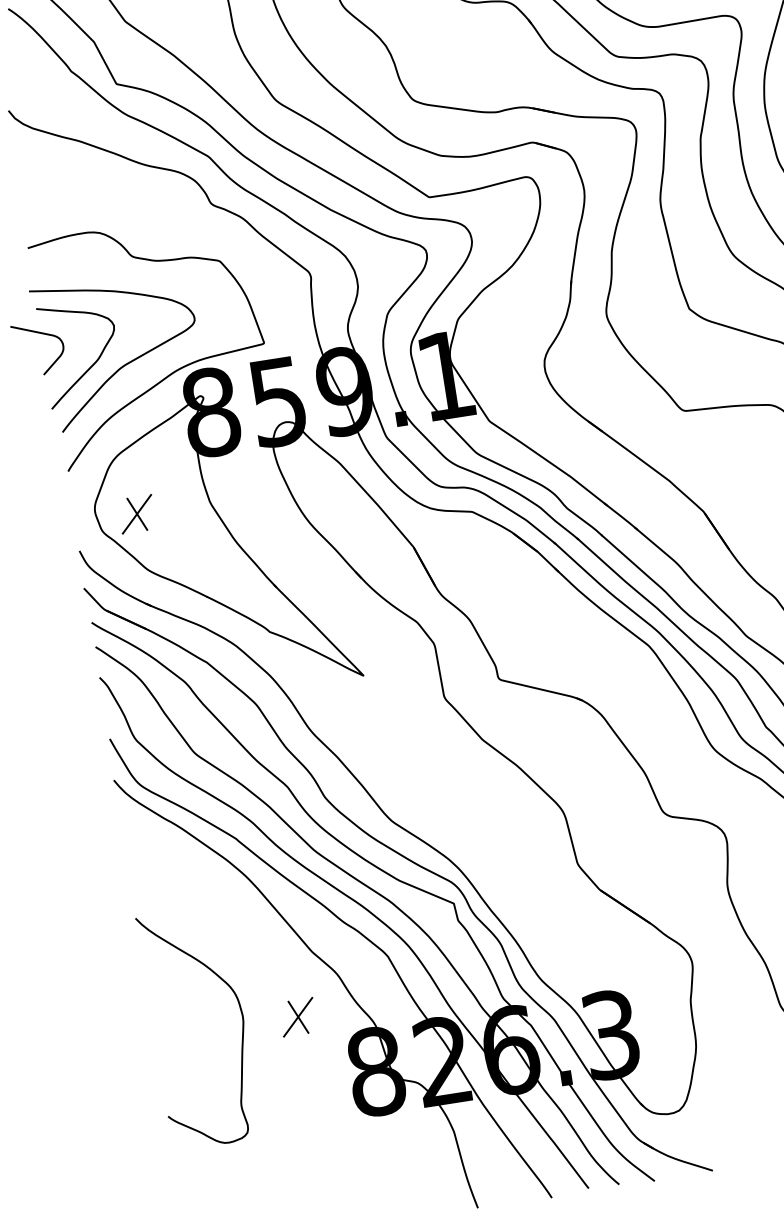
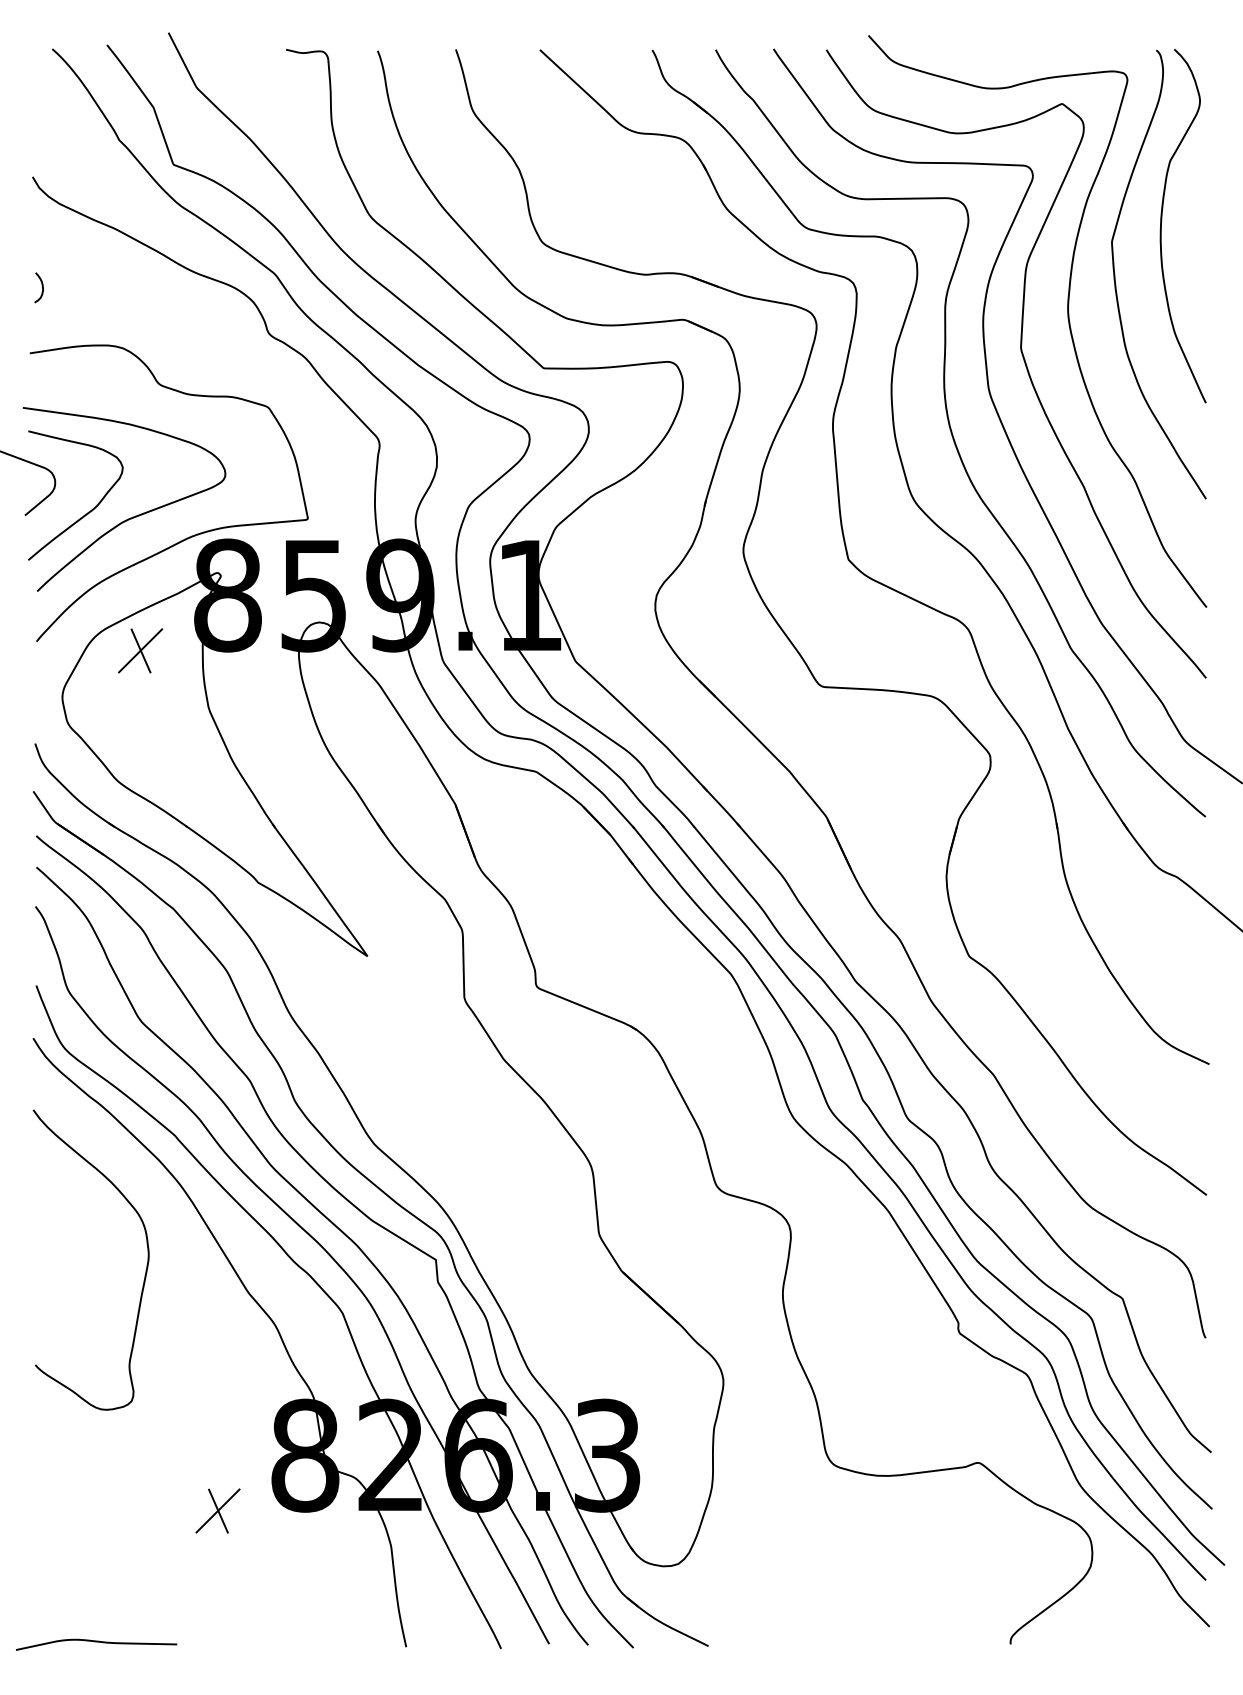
curve: (28, 194) -> (41, 285), added
part: (136, 514) -> (140, 650), moved
part: (297, 1016) -> (217, 1510), moved
curve: (242, 1029) -> (145, 1270), moved

